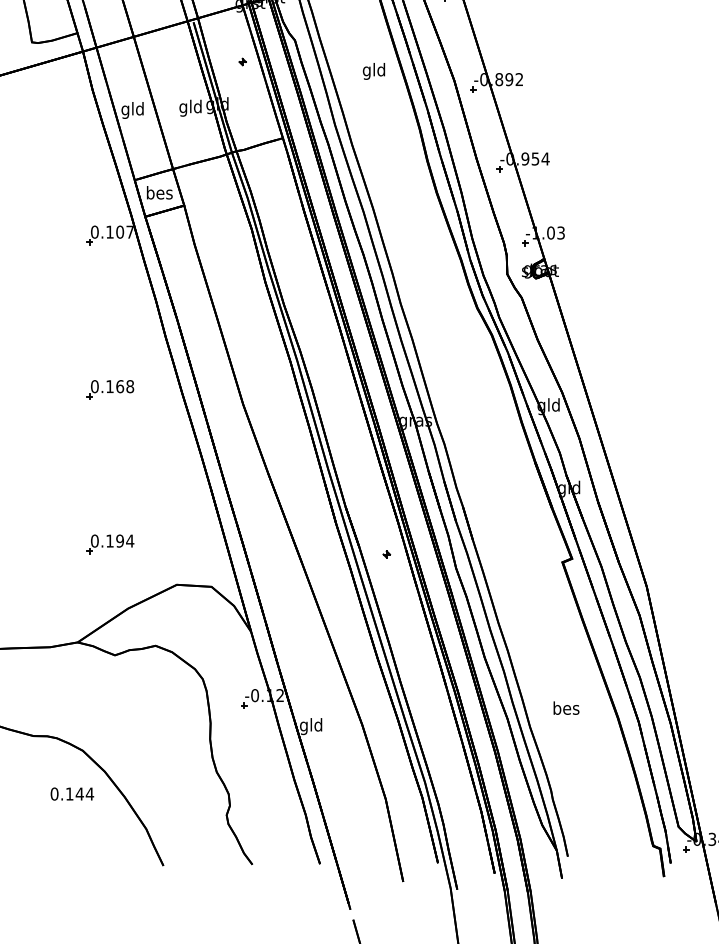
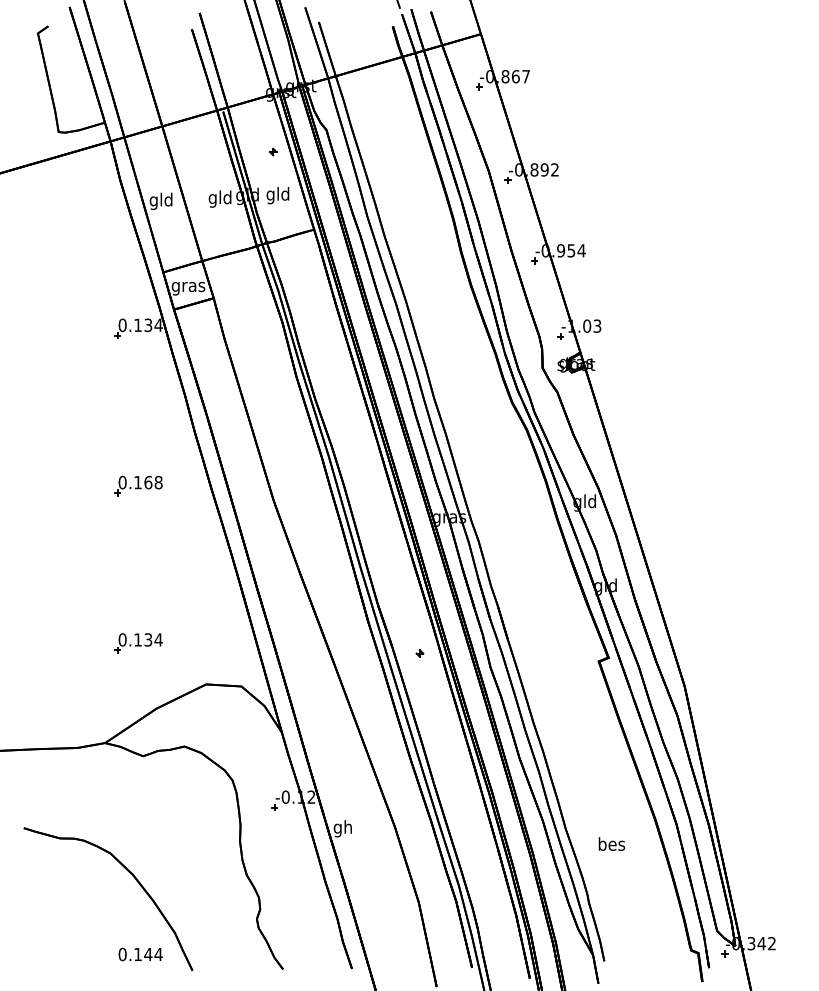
text: (373, 71) -> (277, 195), moved
text: (159, 194) -> (188, 286), bes -> gras
text: (125, 231) -> (153, 324), 0.107 -> 0.134
text: (120, 540) -> (148, 639), 0.194 -> 0.134
text: (566, 707) -> (611, 843), moved
text: (310, 726) -> (342, 828), gld -> gh
text: (72, 794) -> (140, 954), moved

